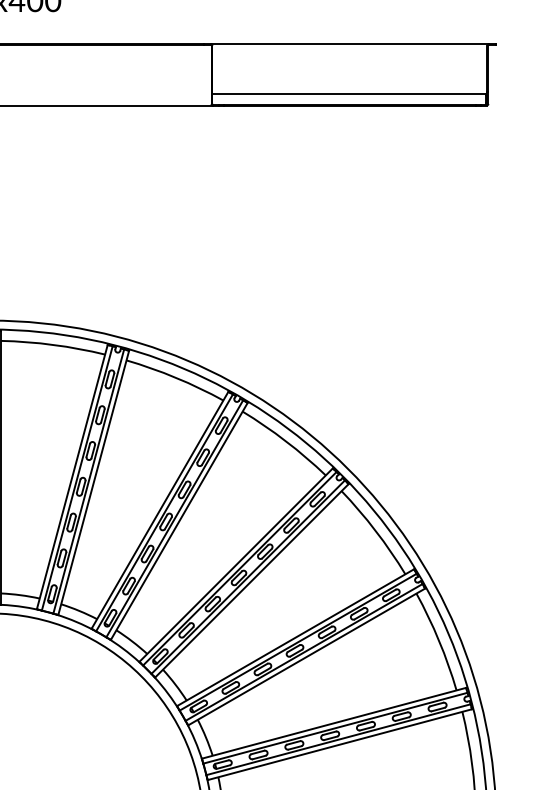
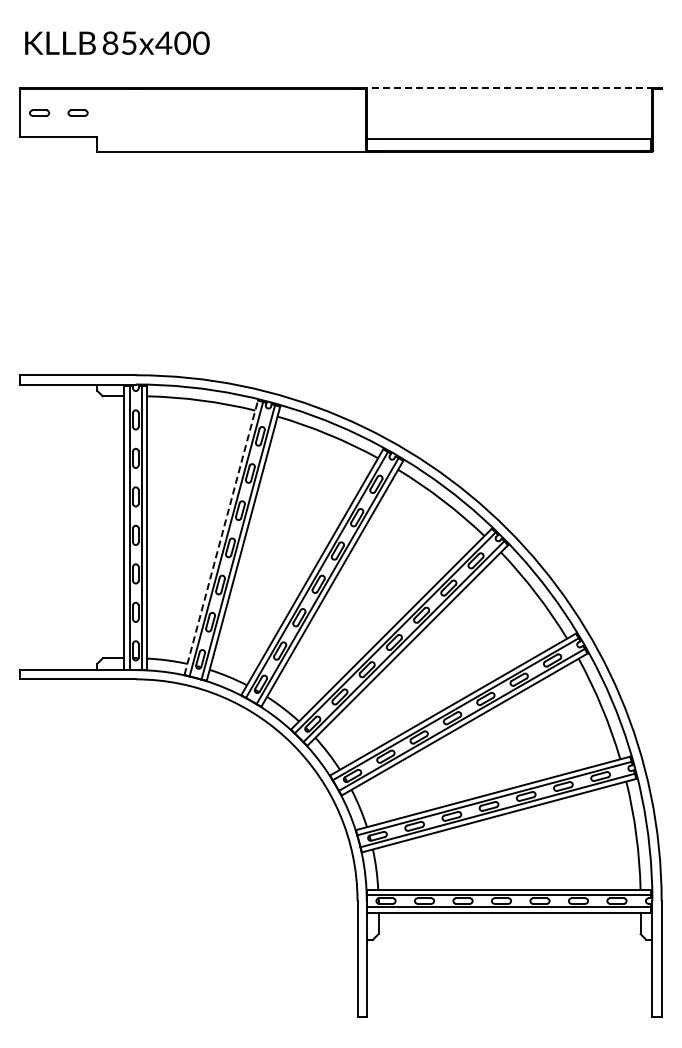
line: (349, 44) -> (509, 88), solid -> dashed
line: (72, 476) -> (221, 537), solid -> dashed

